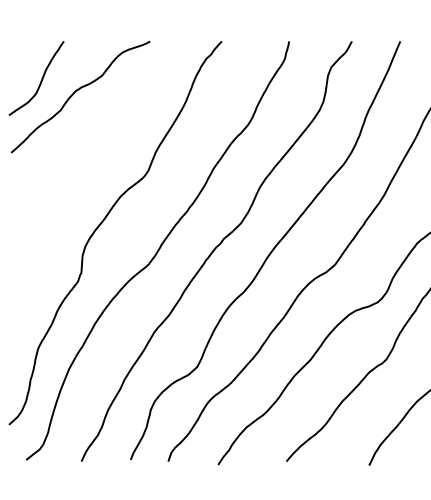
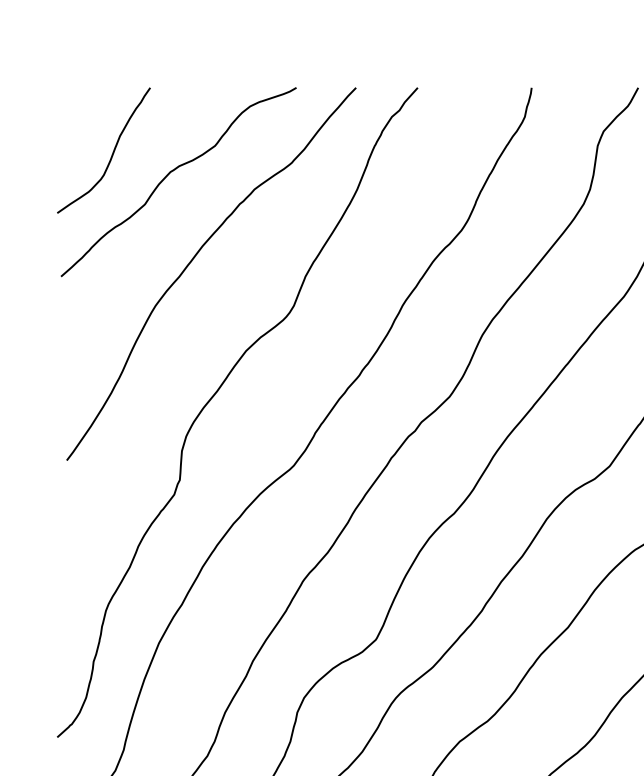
curve: (90, 142) -> (195, 259), added

